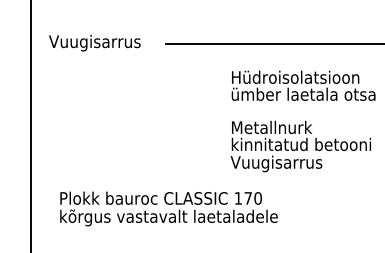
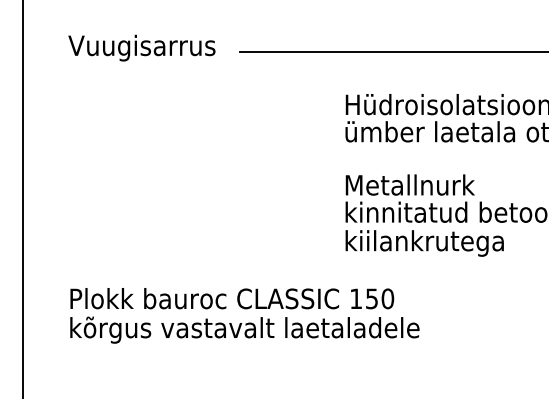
text: (94, 43) -> (141, 48), moved
text: (280, 163) -> (423, 242), Vuugisarrus -> kiilankrutega
text: (247, 198) -> (370, 298), 170 -> 150

